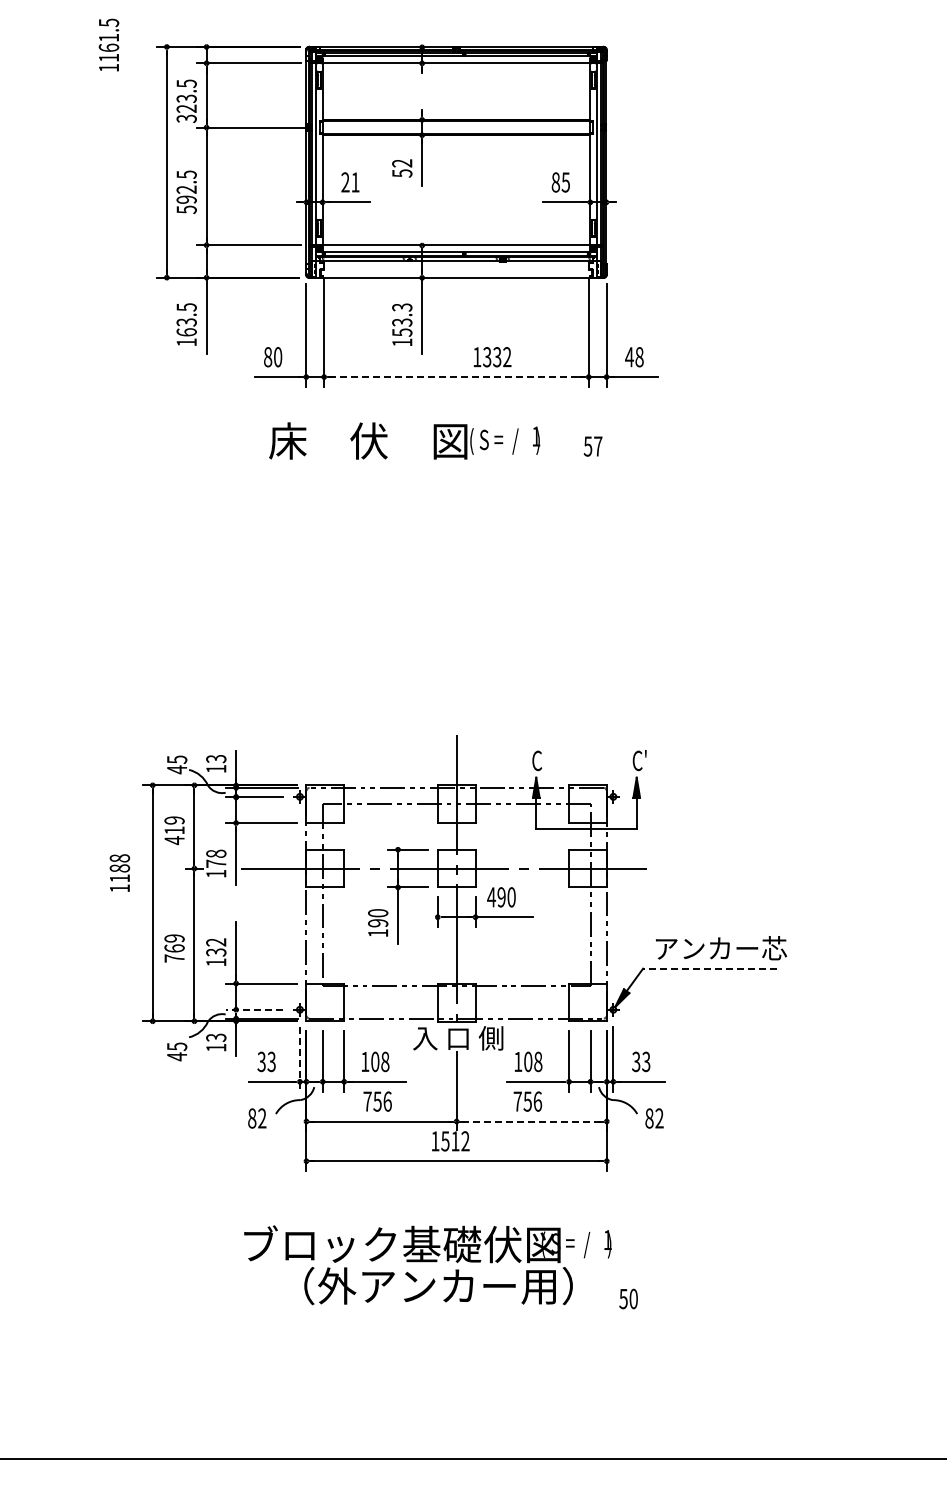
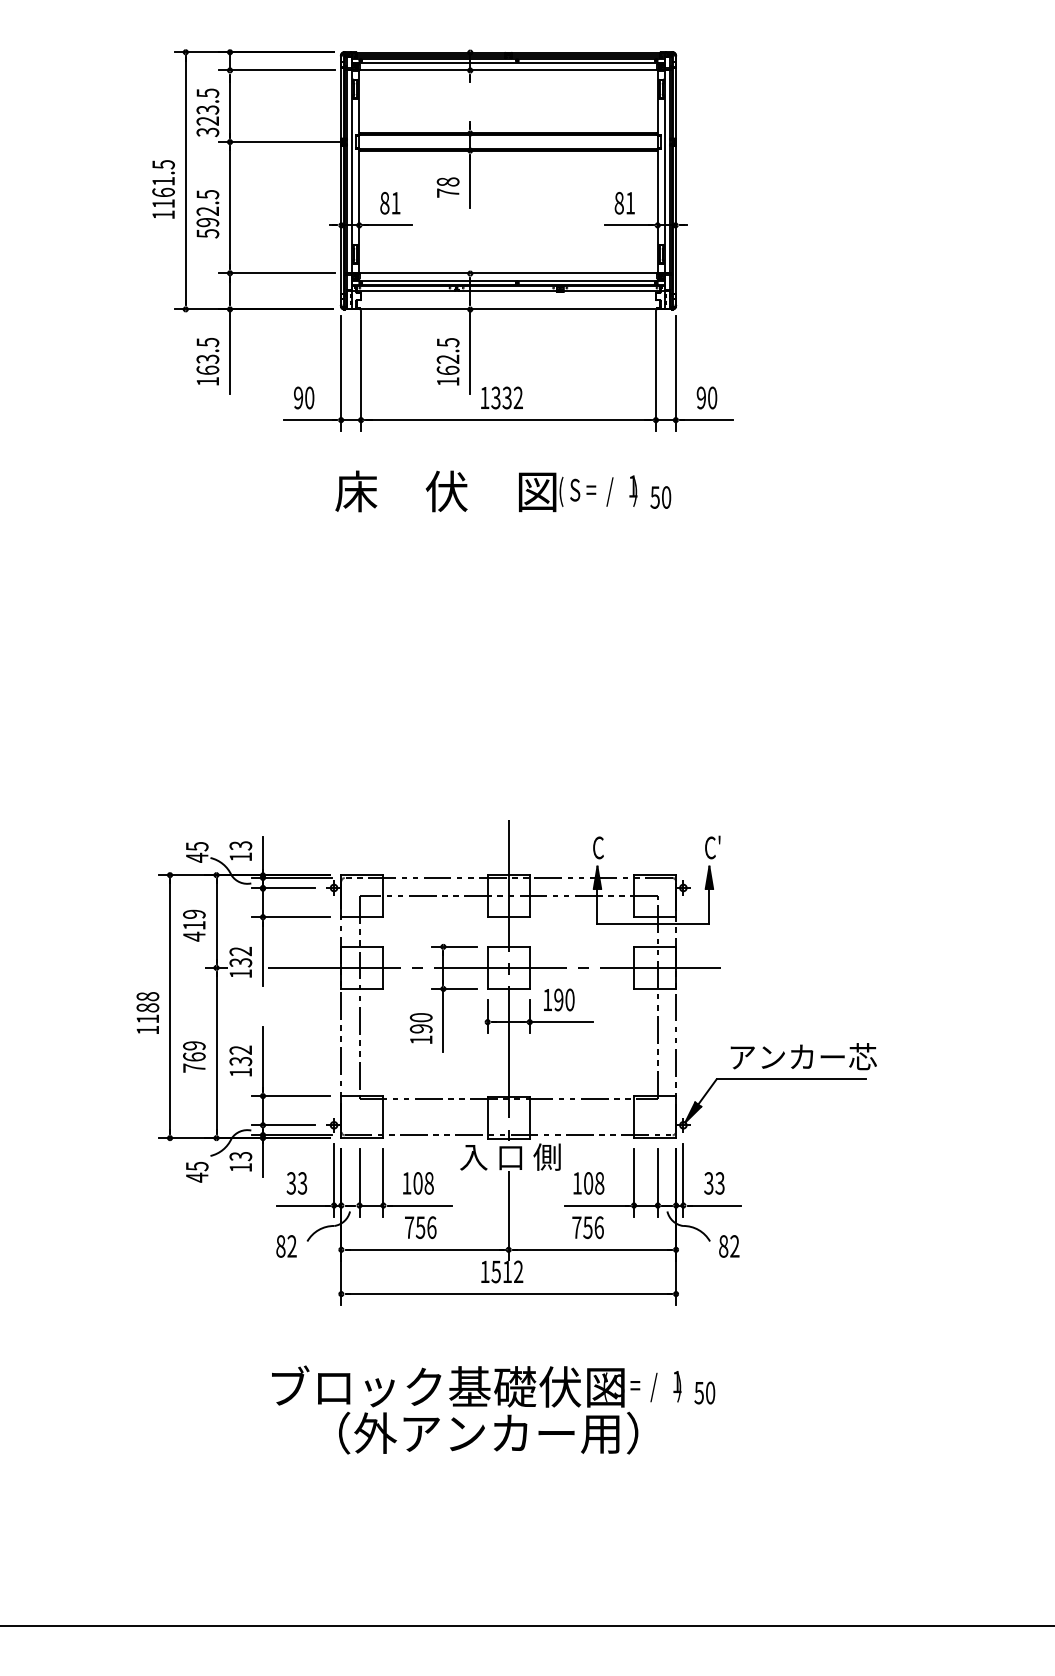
text: (108, 44) -> (163, 188), moved
text: (402, 168) -> (448, 187), 52 -> 78
text: (345, 182) -> (384, 203), 21 -> 81
text: (565, 182) -> (630, 203), 85 -> 81
text: (402, 319) -> (448, 355), 153.3 -> 162.5
text: (268, 357) -> (299, 398), 80 -> 90
text: (492, 357) -> (501, 398), moved
text: (634, 357) -> (706, 398), 48 -> 90
line: (456, 377) -> (508, 420), dashed -> solid
text: (404, 440) -> (486, 490), moved
text: (598, 446) -> (666, 497), 57 -> 50
text: (216, 858) -> (241, 956), 178 -> 132
text: (119, 872) -> (147, 1012), moved
text: (491, 897) -> (547, 1000), 490 -> 190
line: (710, 968) -> (791, 1079), dashed -> solid
line: (254, 1009) -> (283, 1124), dashed -> solid
line: (299, 1059) -> (333, 1180), dashed -> solid
line: (532, 1121) -> (593, 1249), dashed -> solid
text: (628, 1298) -> (704, 1392), moved

